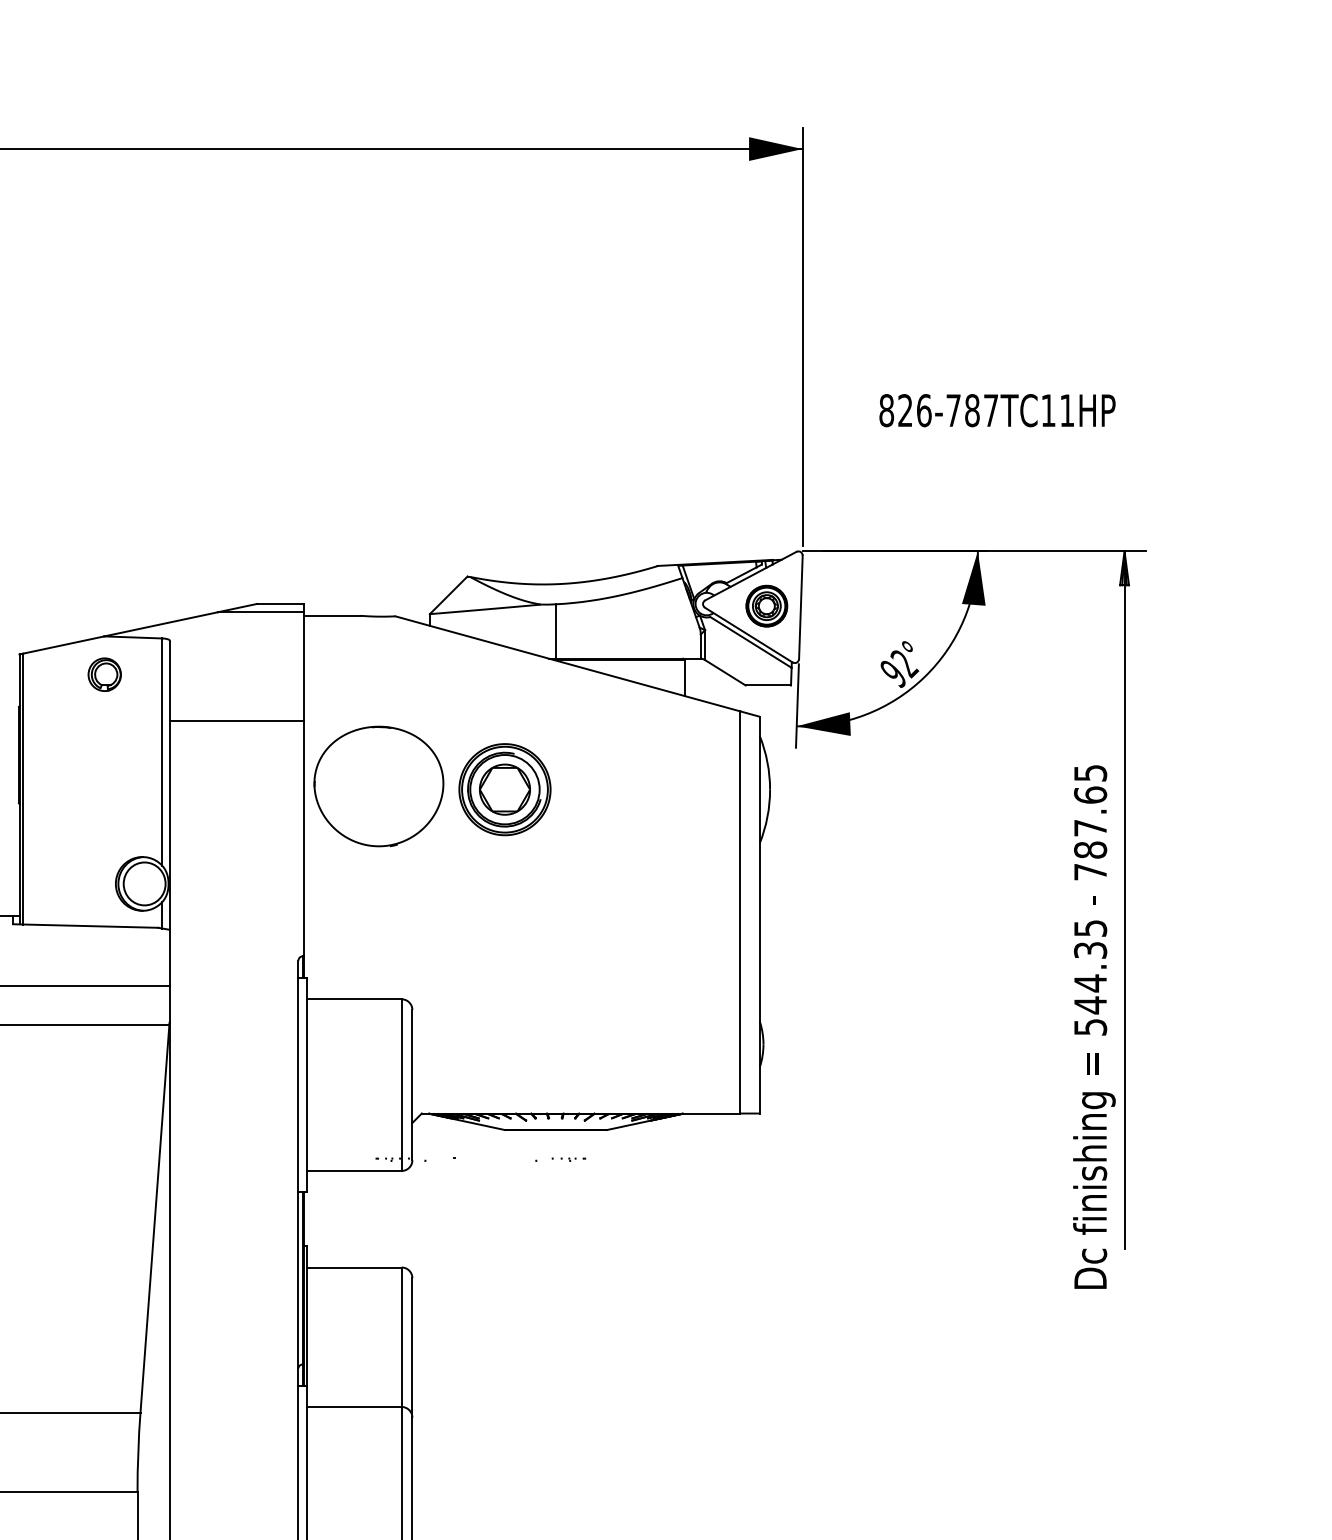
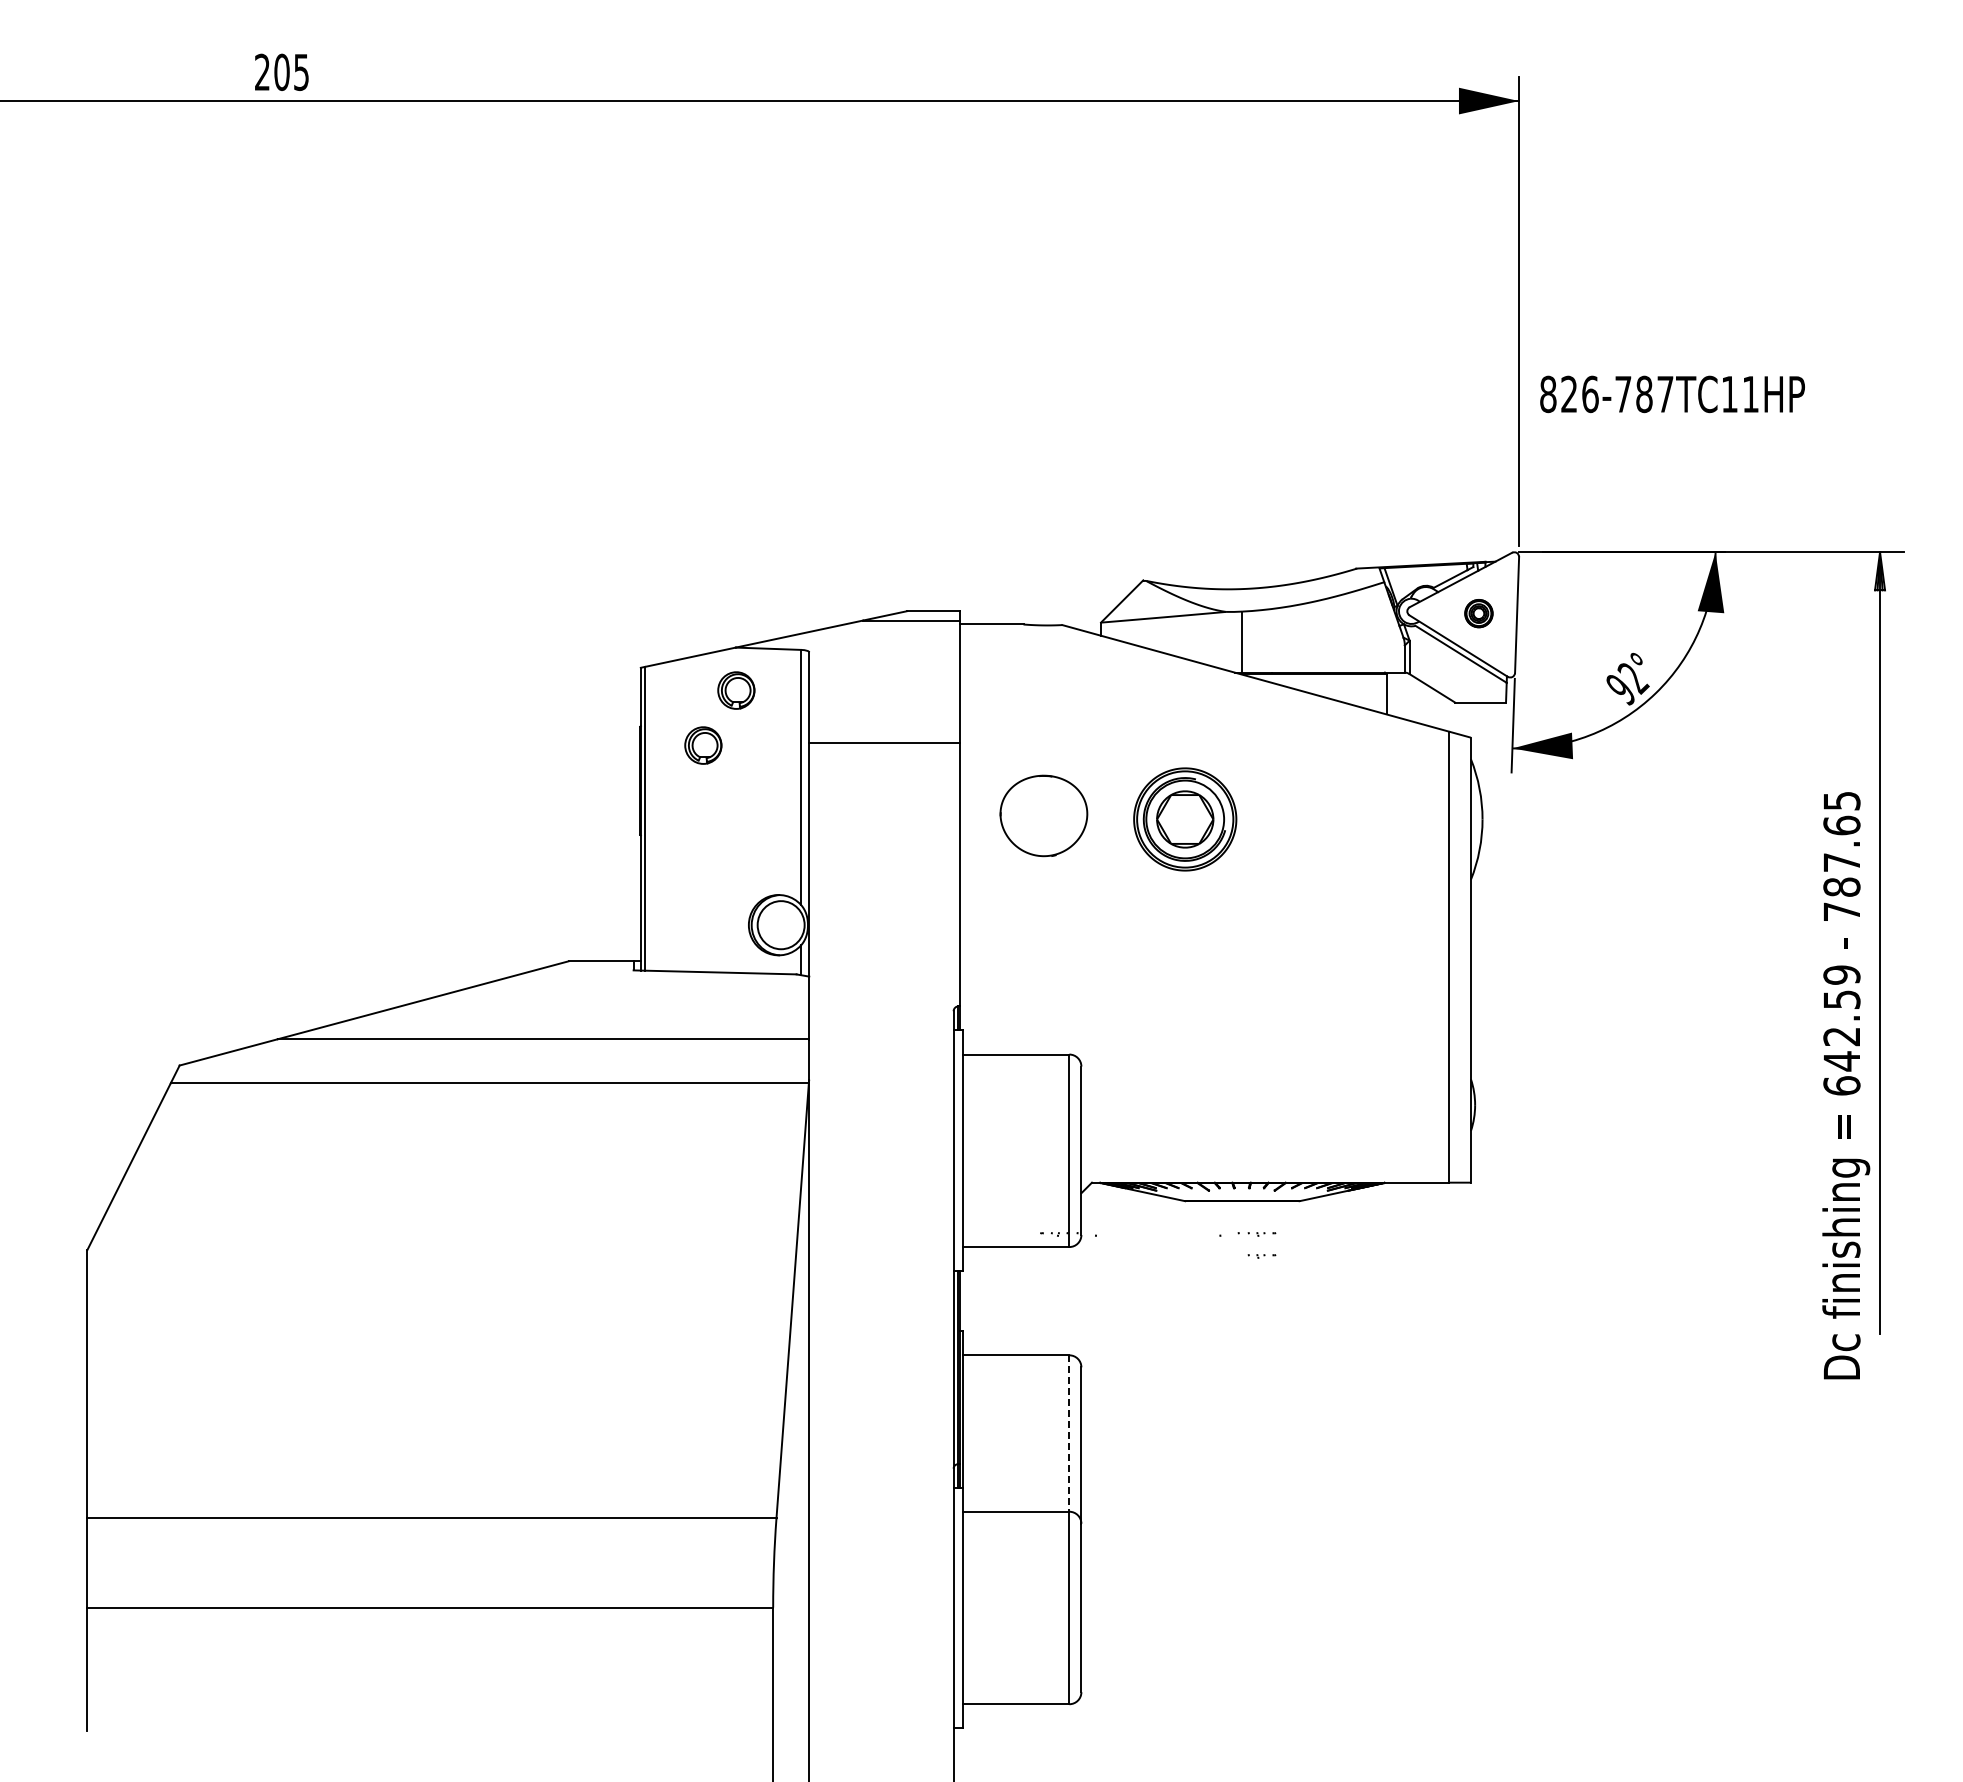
text: (997, 410) -> (1672, 394), moved
part: (766, 606) -> (1478, 613), size x0.6
part: (75, 723) -> (703, 745), added
part: (378, 786) -> (1043, 815), size x0.6
text: (1090, 977) -> (1841, 1030), 544.35 -> 642.59
part: (572, 1179) -> (1261, 1256), added
line: (401, 1338) -> (1069, 1434), solid -> dashed

